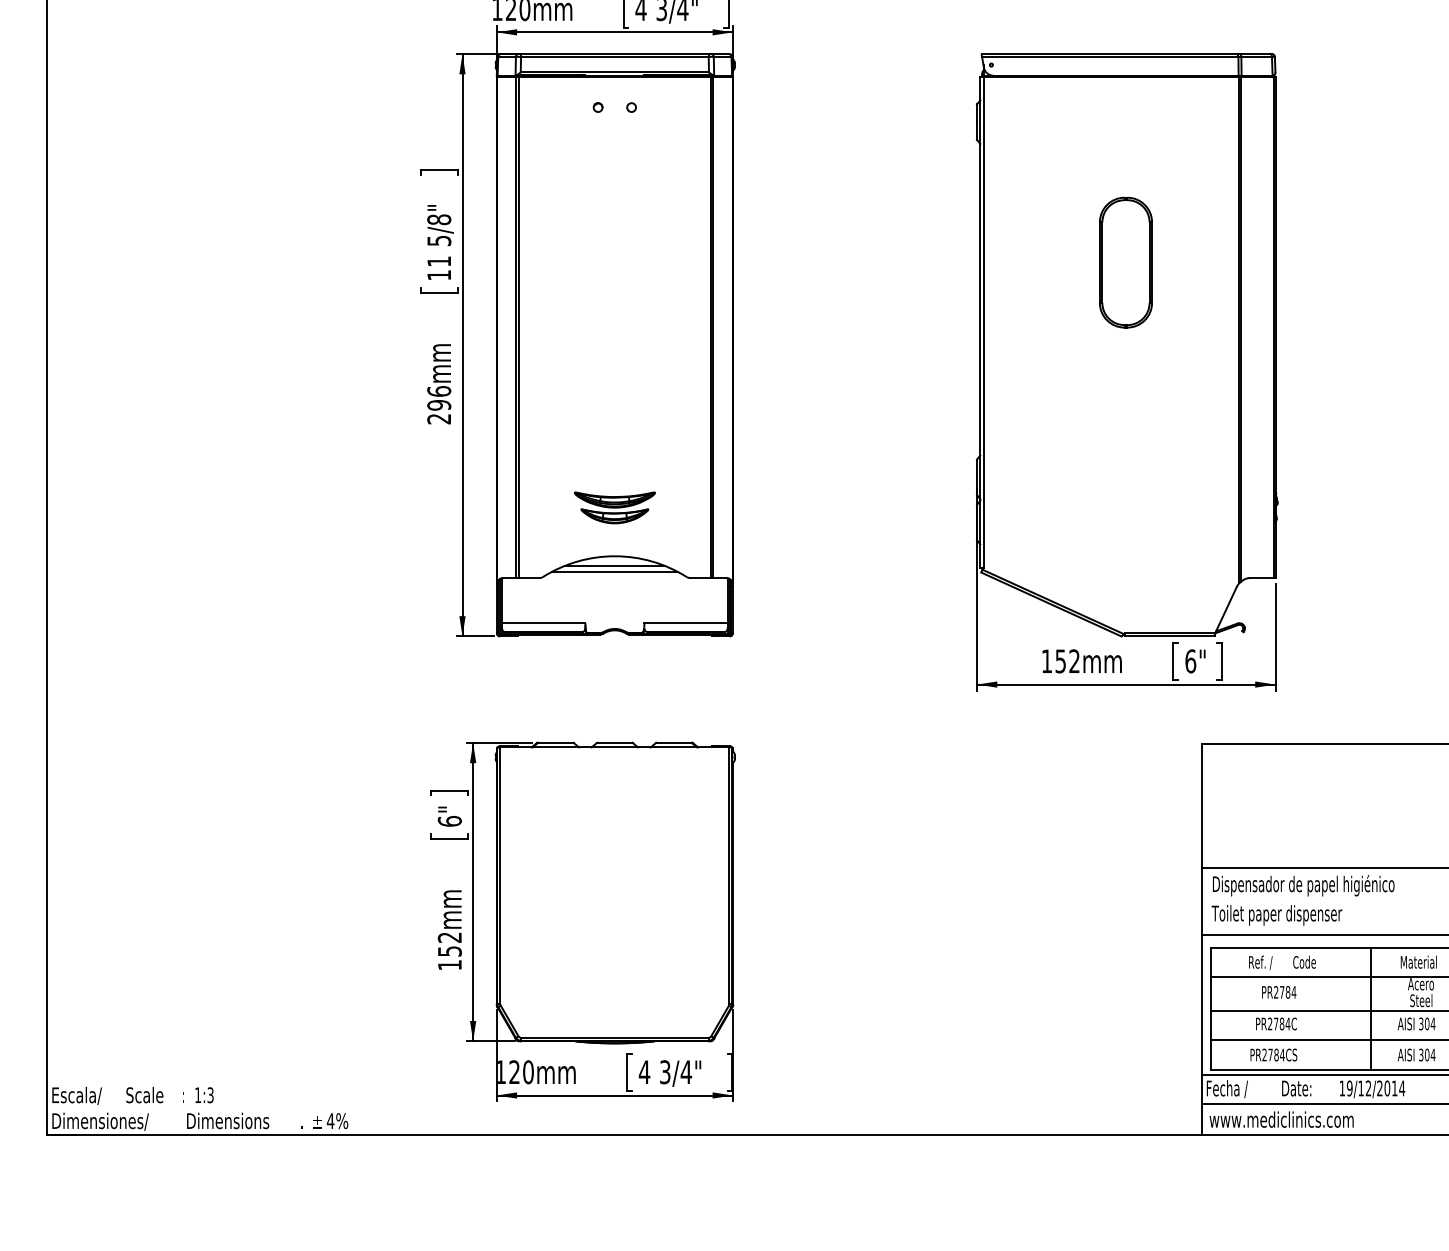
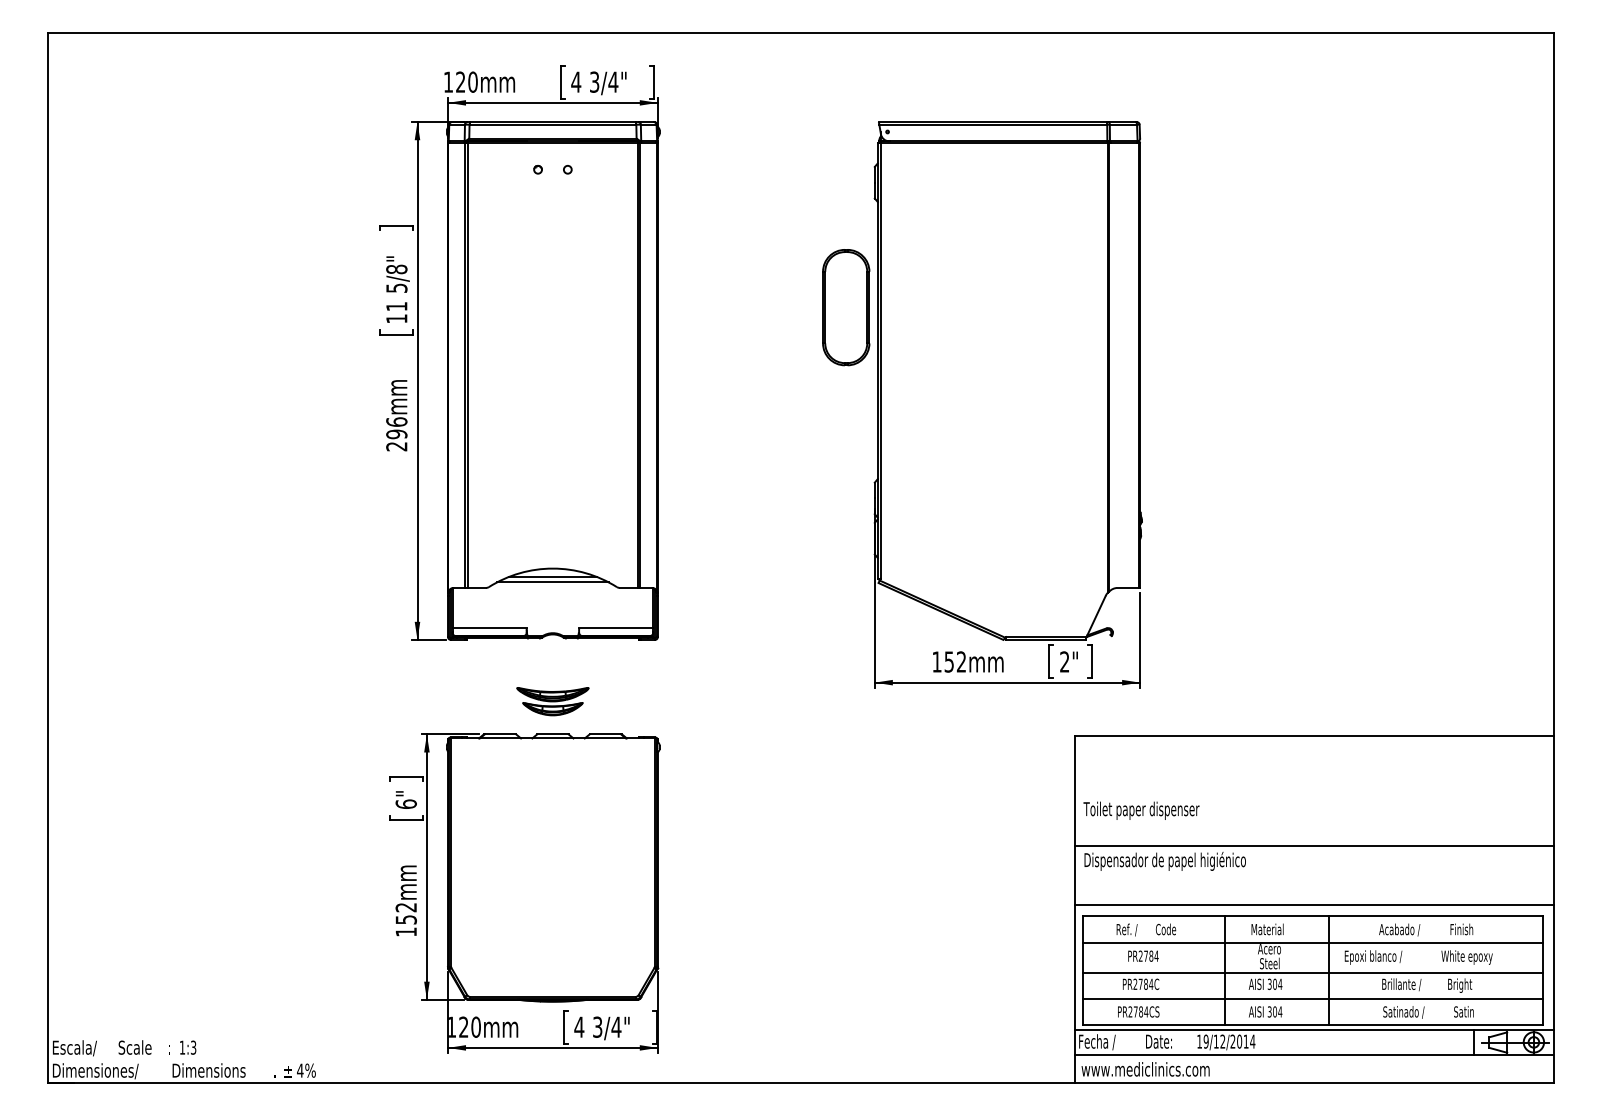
part: (1126, 262) -> (846, 307), moved
part: (614, 507) -> (552, 701), moved
text: (1190, 660) -> (1064, 661), 6" -> 2"
text: (1277, 915) -> (1141, 810), moved

